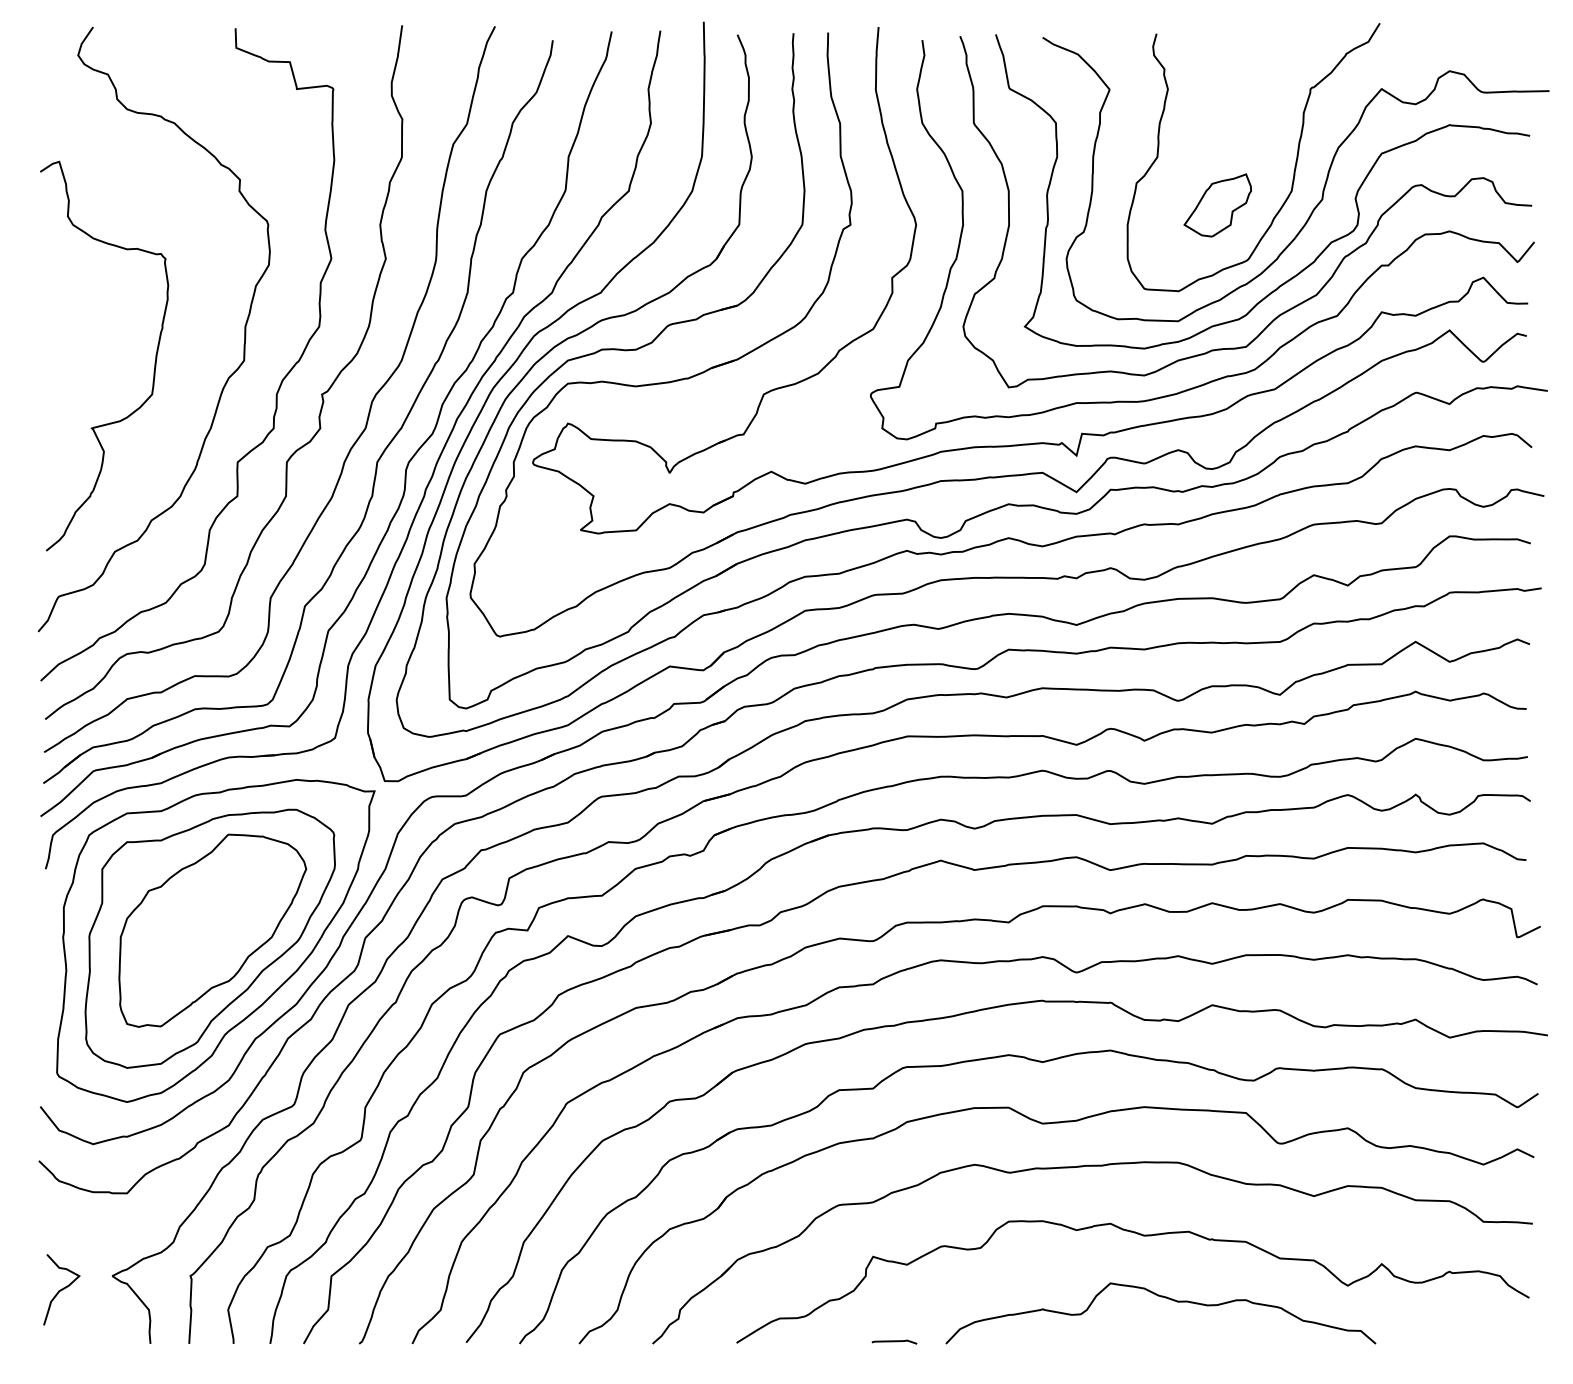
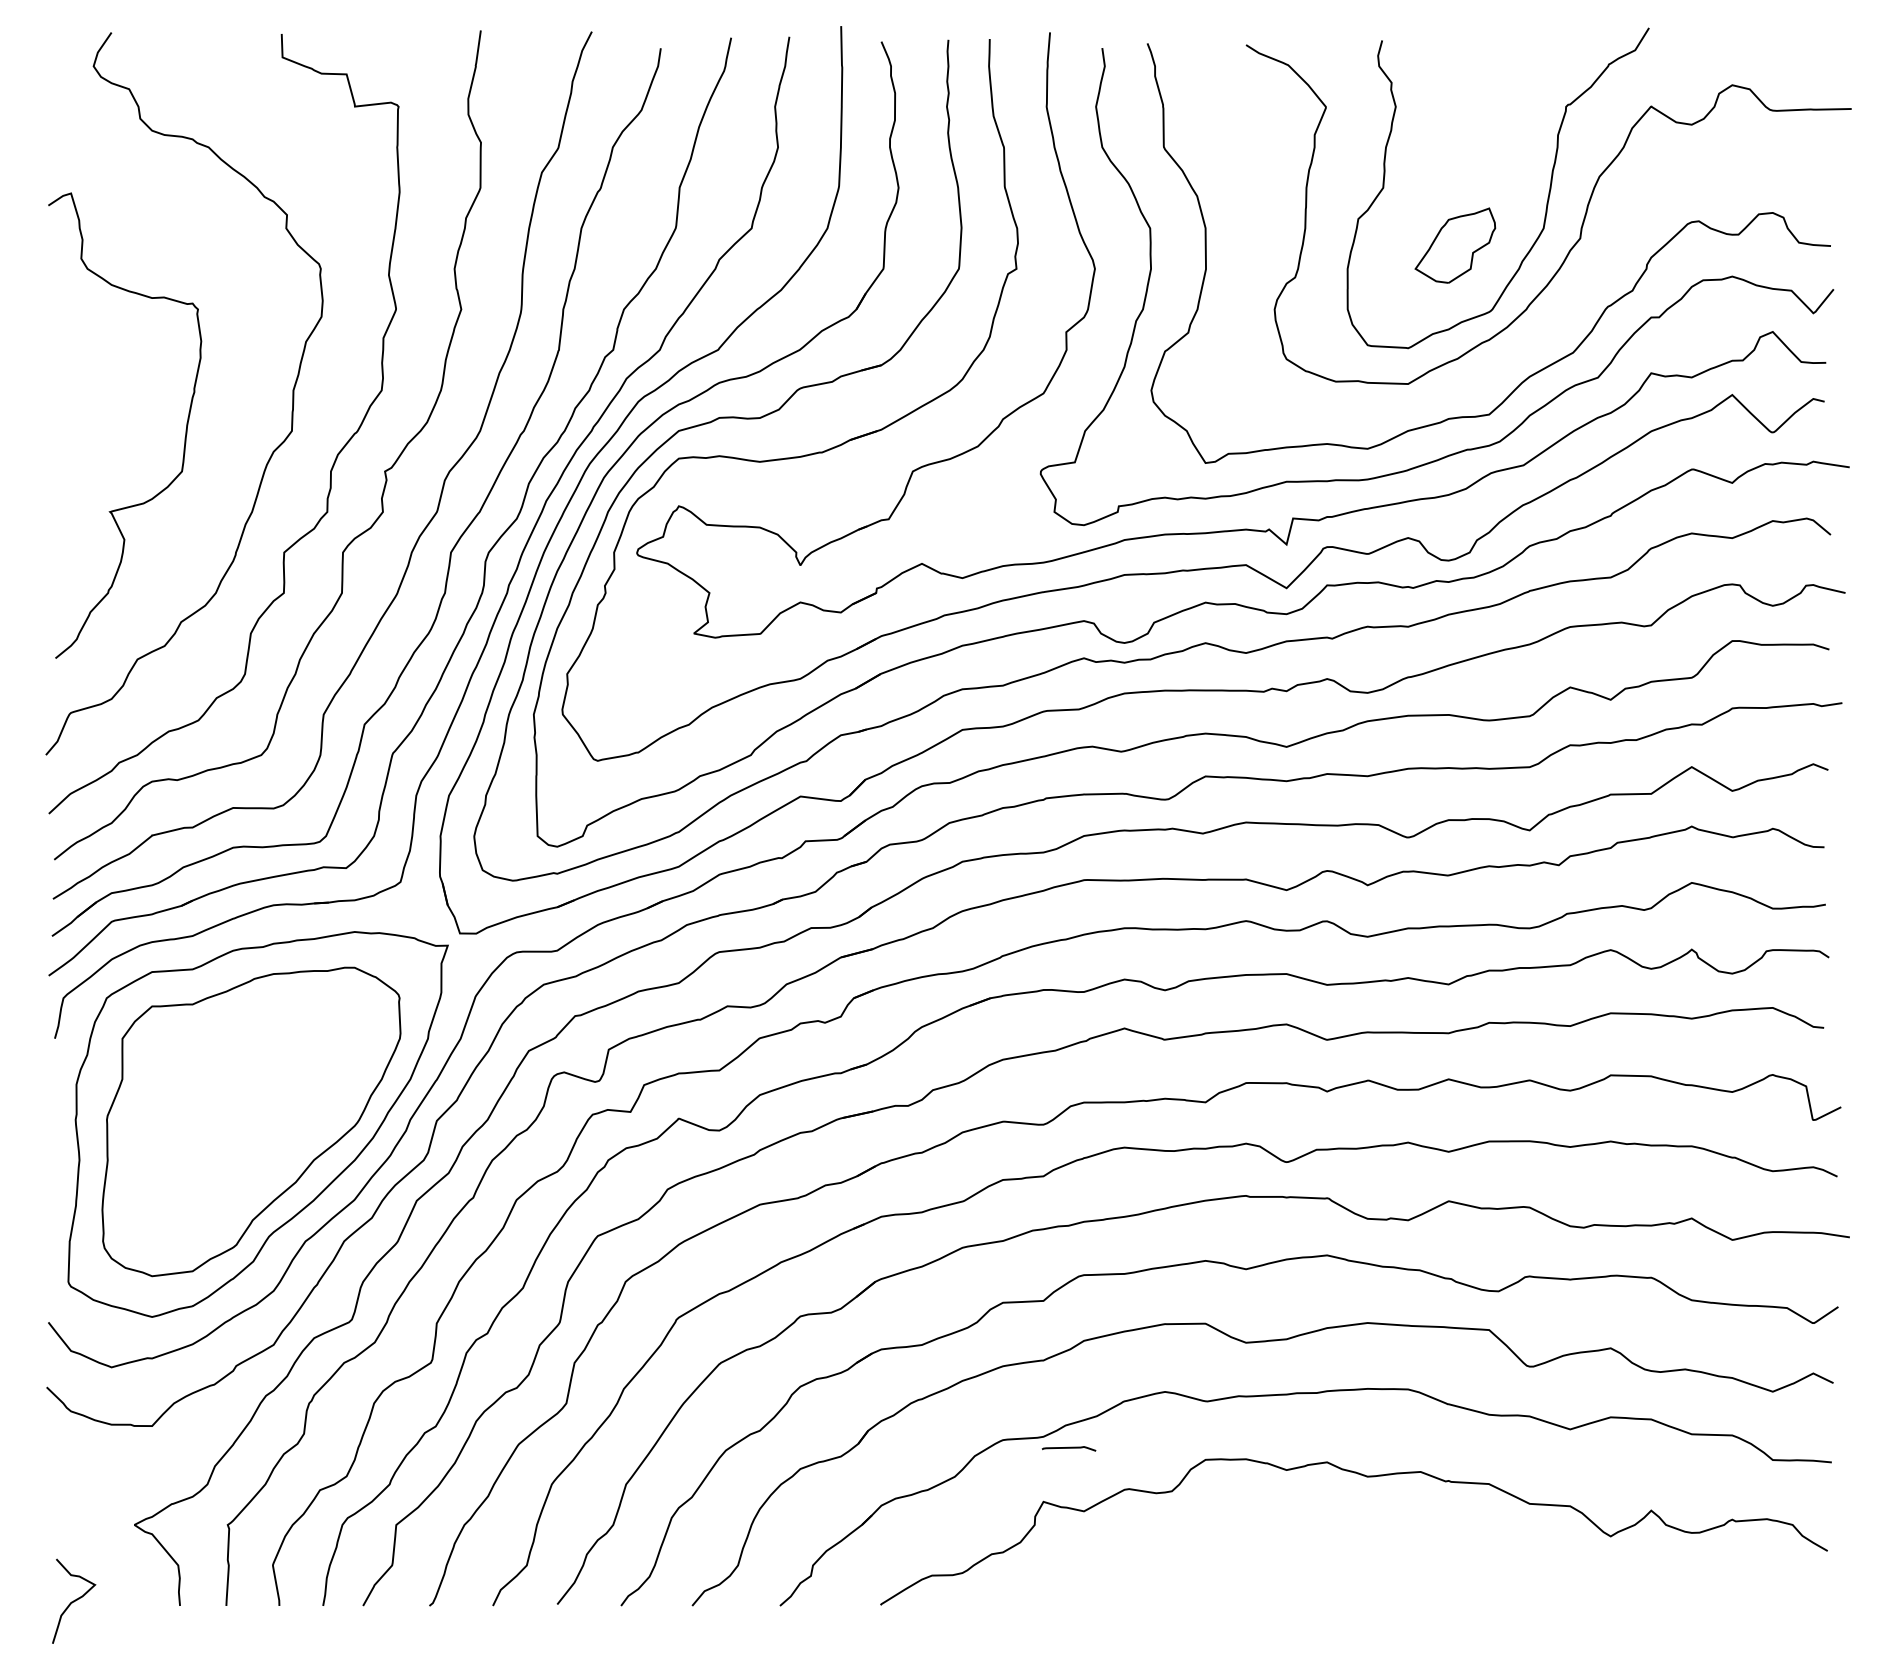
curve: (1322, 250) -> (1580, 299), removed
part: (212, 930) -> (254, 1112), removed
curve: (62, 1289) -> (74, 1600), moved
curve: (1165, 1298) -> (1392, 1551), removed
curve: (894, 1341) -> (1068, 1448), moved

